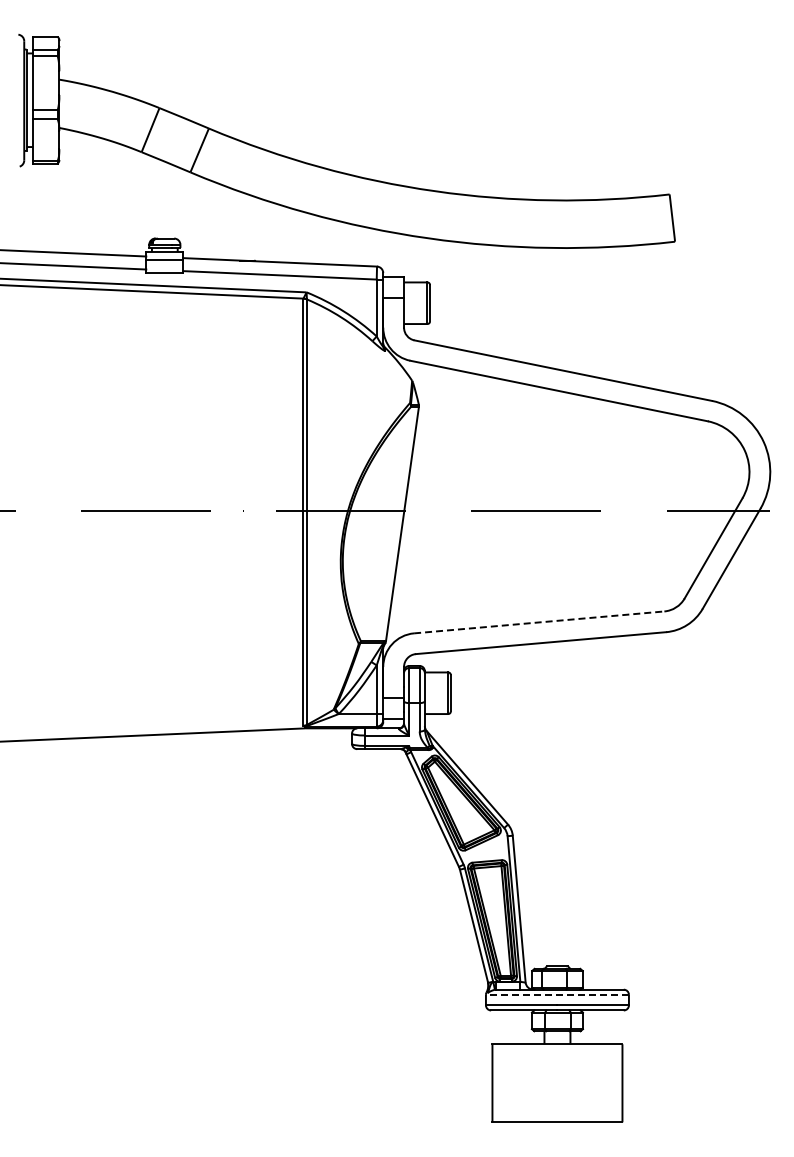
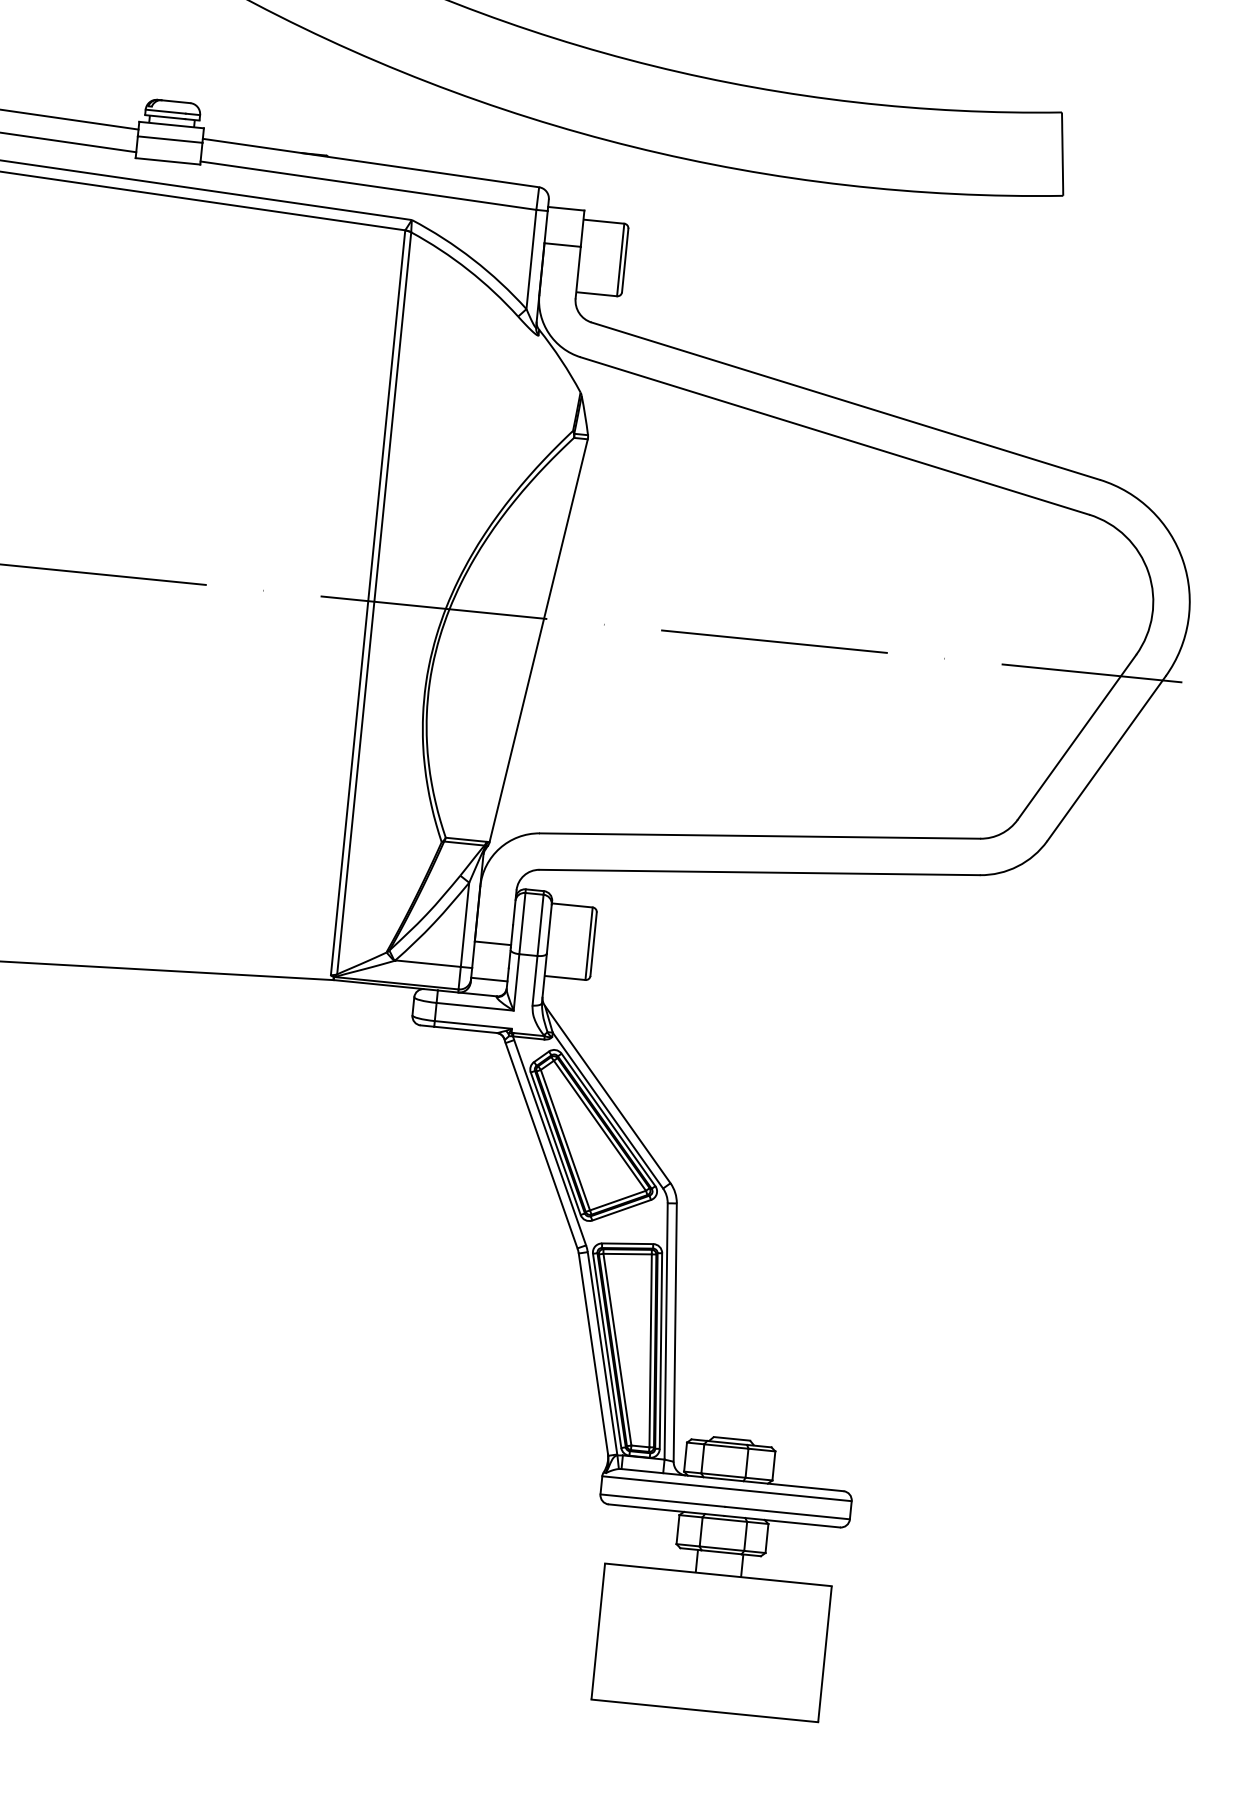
line: (539, 622) -> (760, 836), dashed -> solid
line: (557, 994) -> (727, 1488), dashed -> solid

